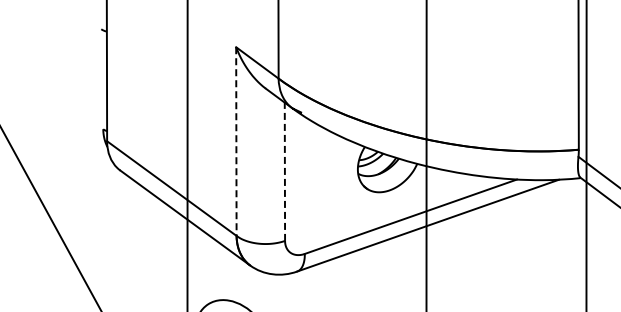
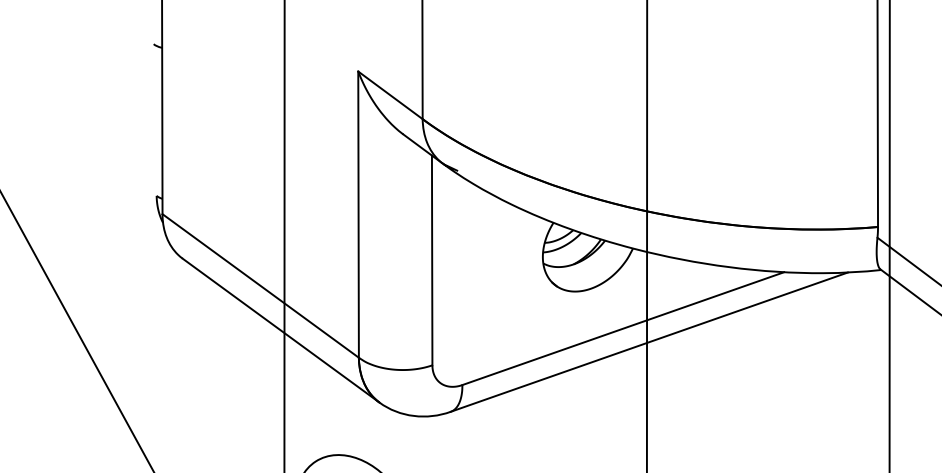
line: (236, 142) -> (358, 216), dashed -> solid
line: (284, 171) -> (431, 260), dashed -> solid

